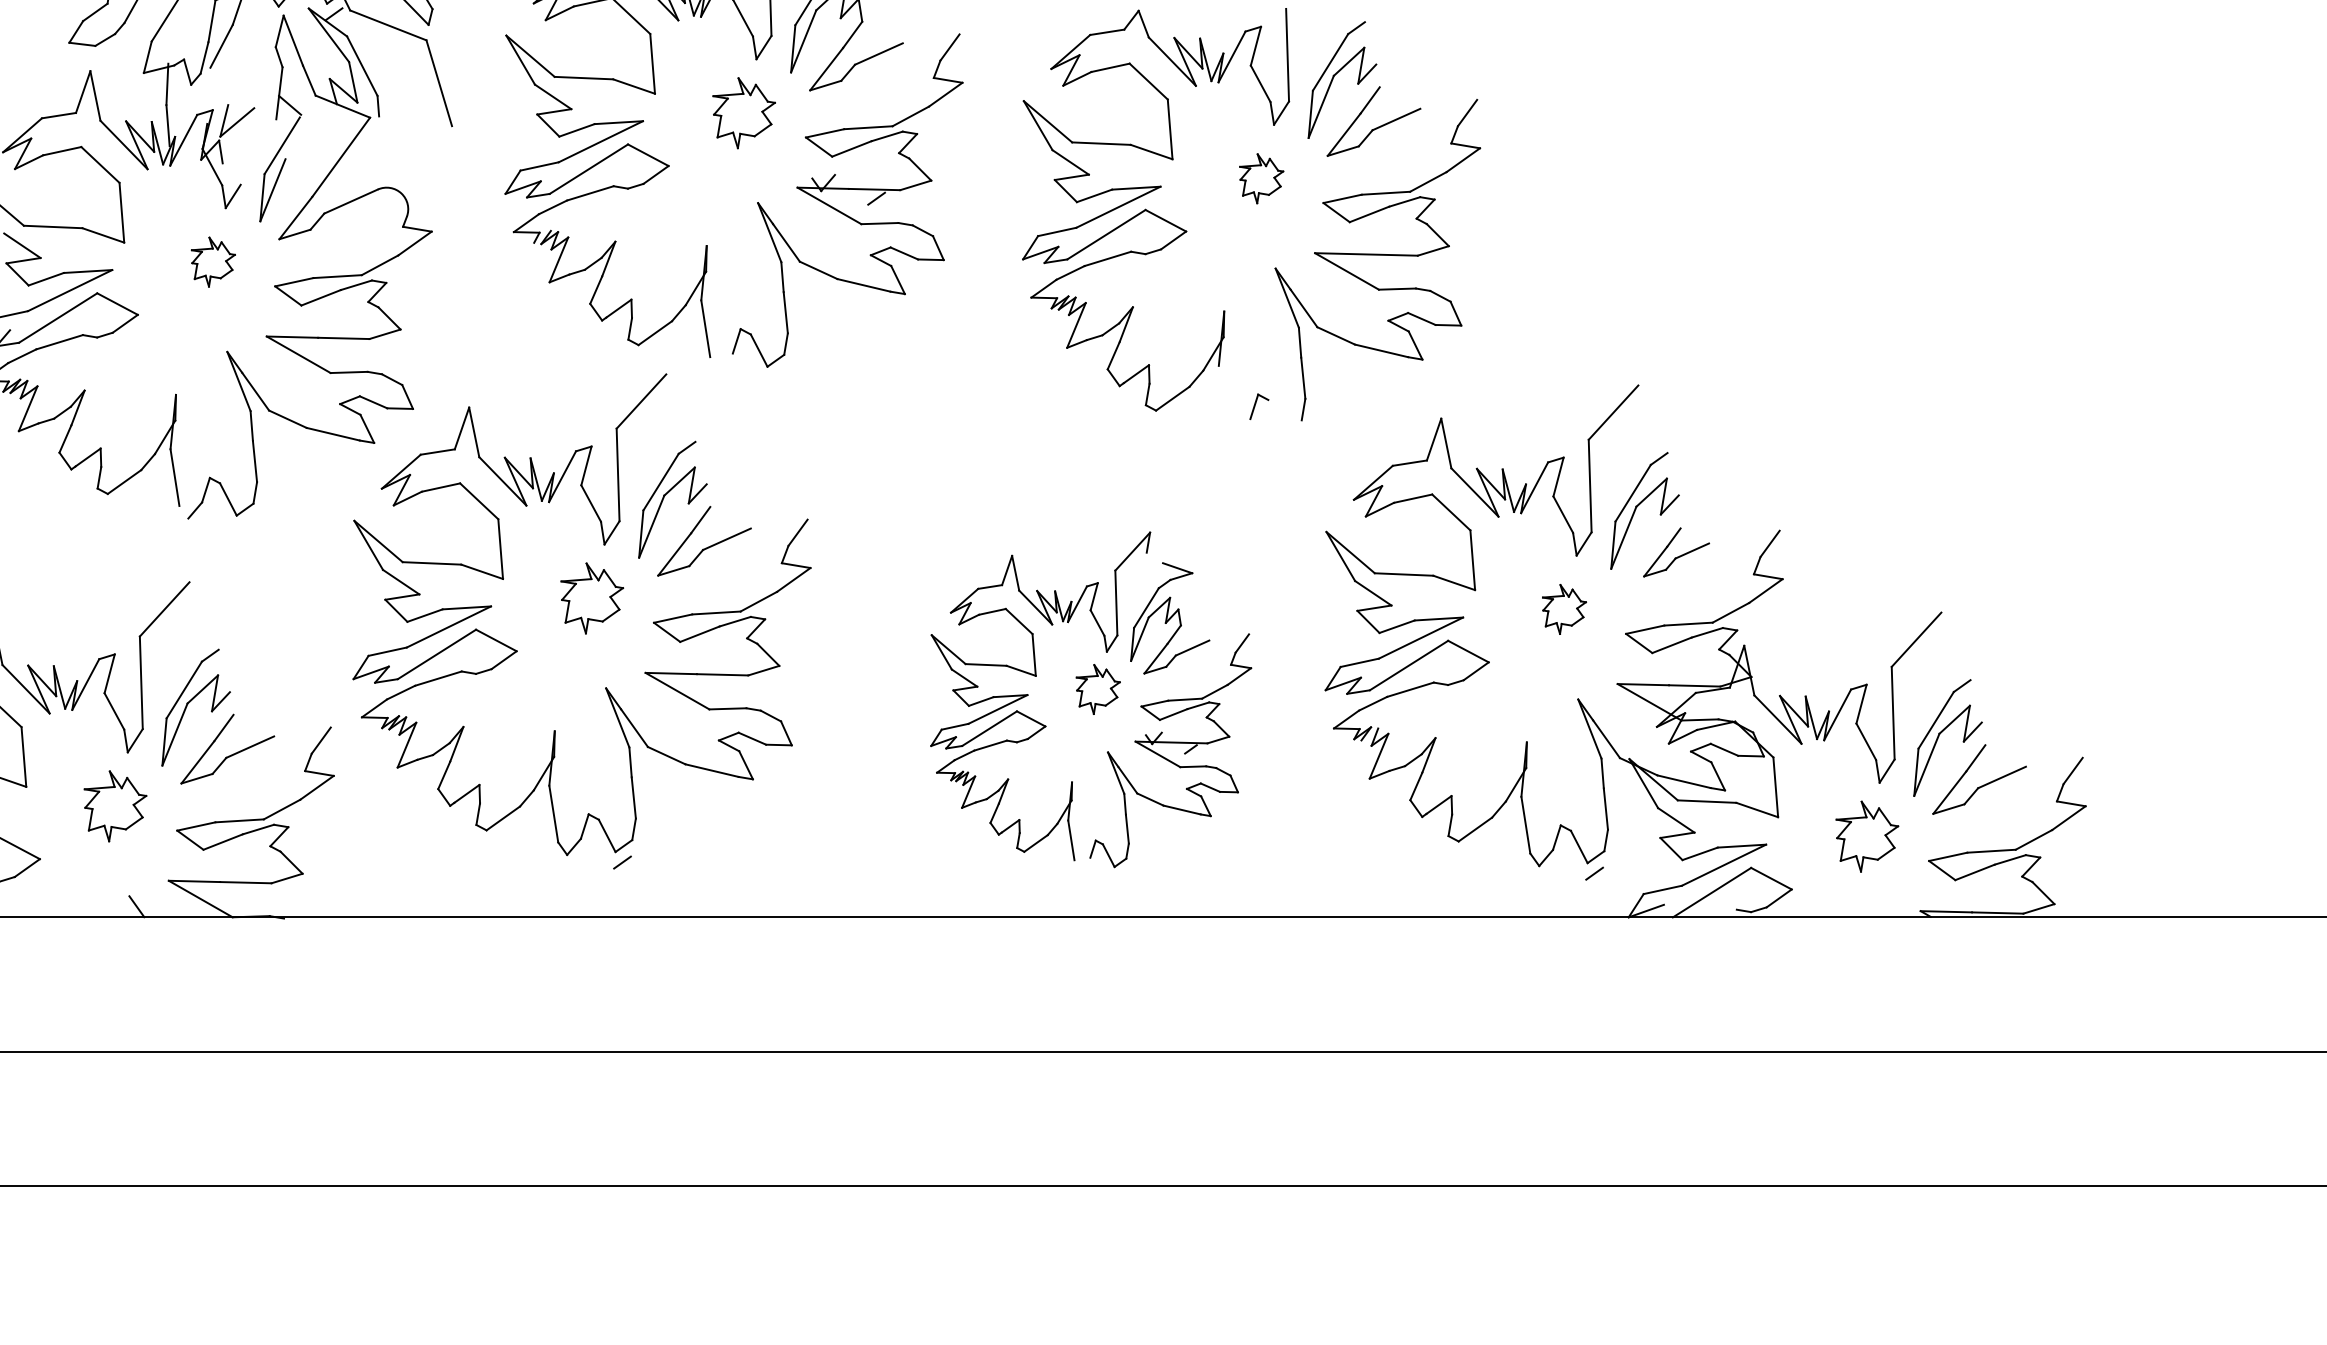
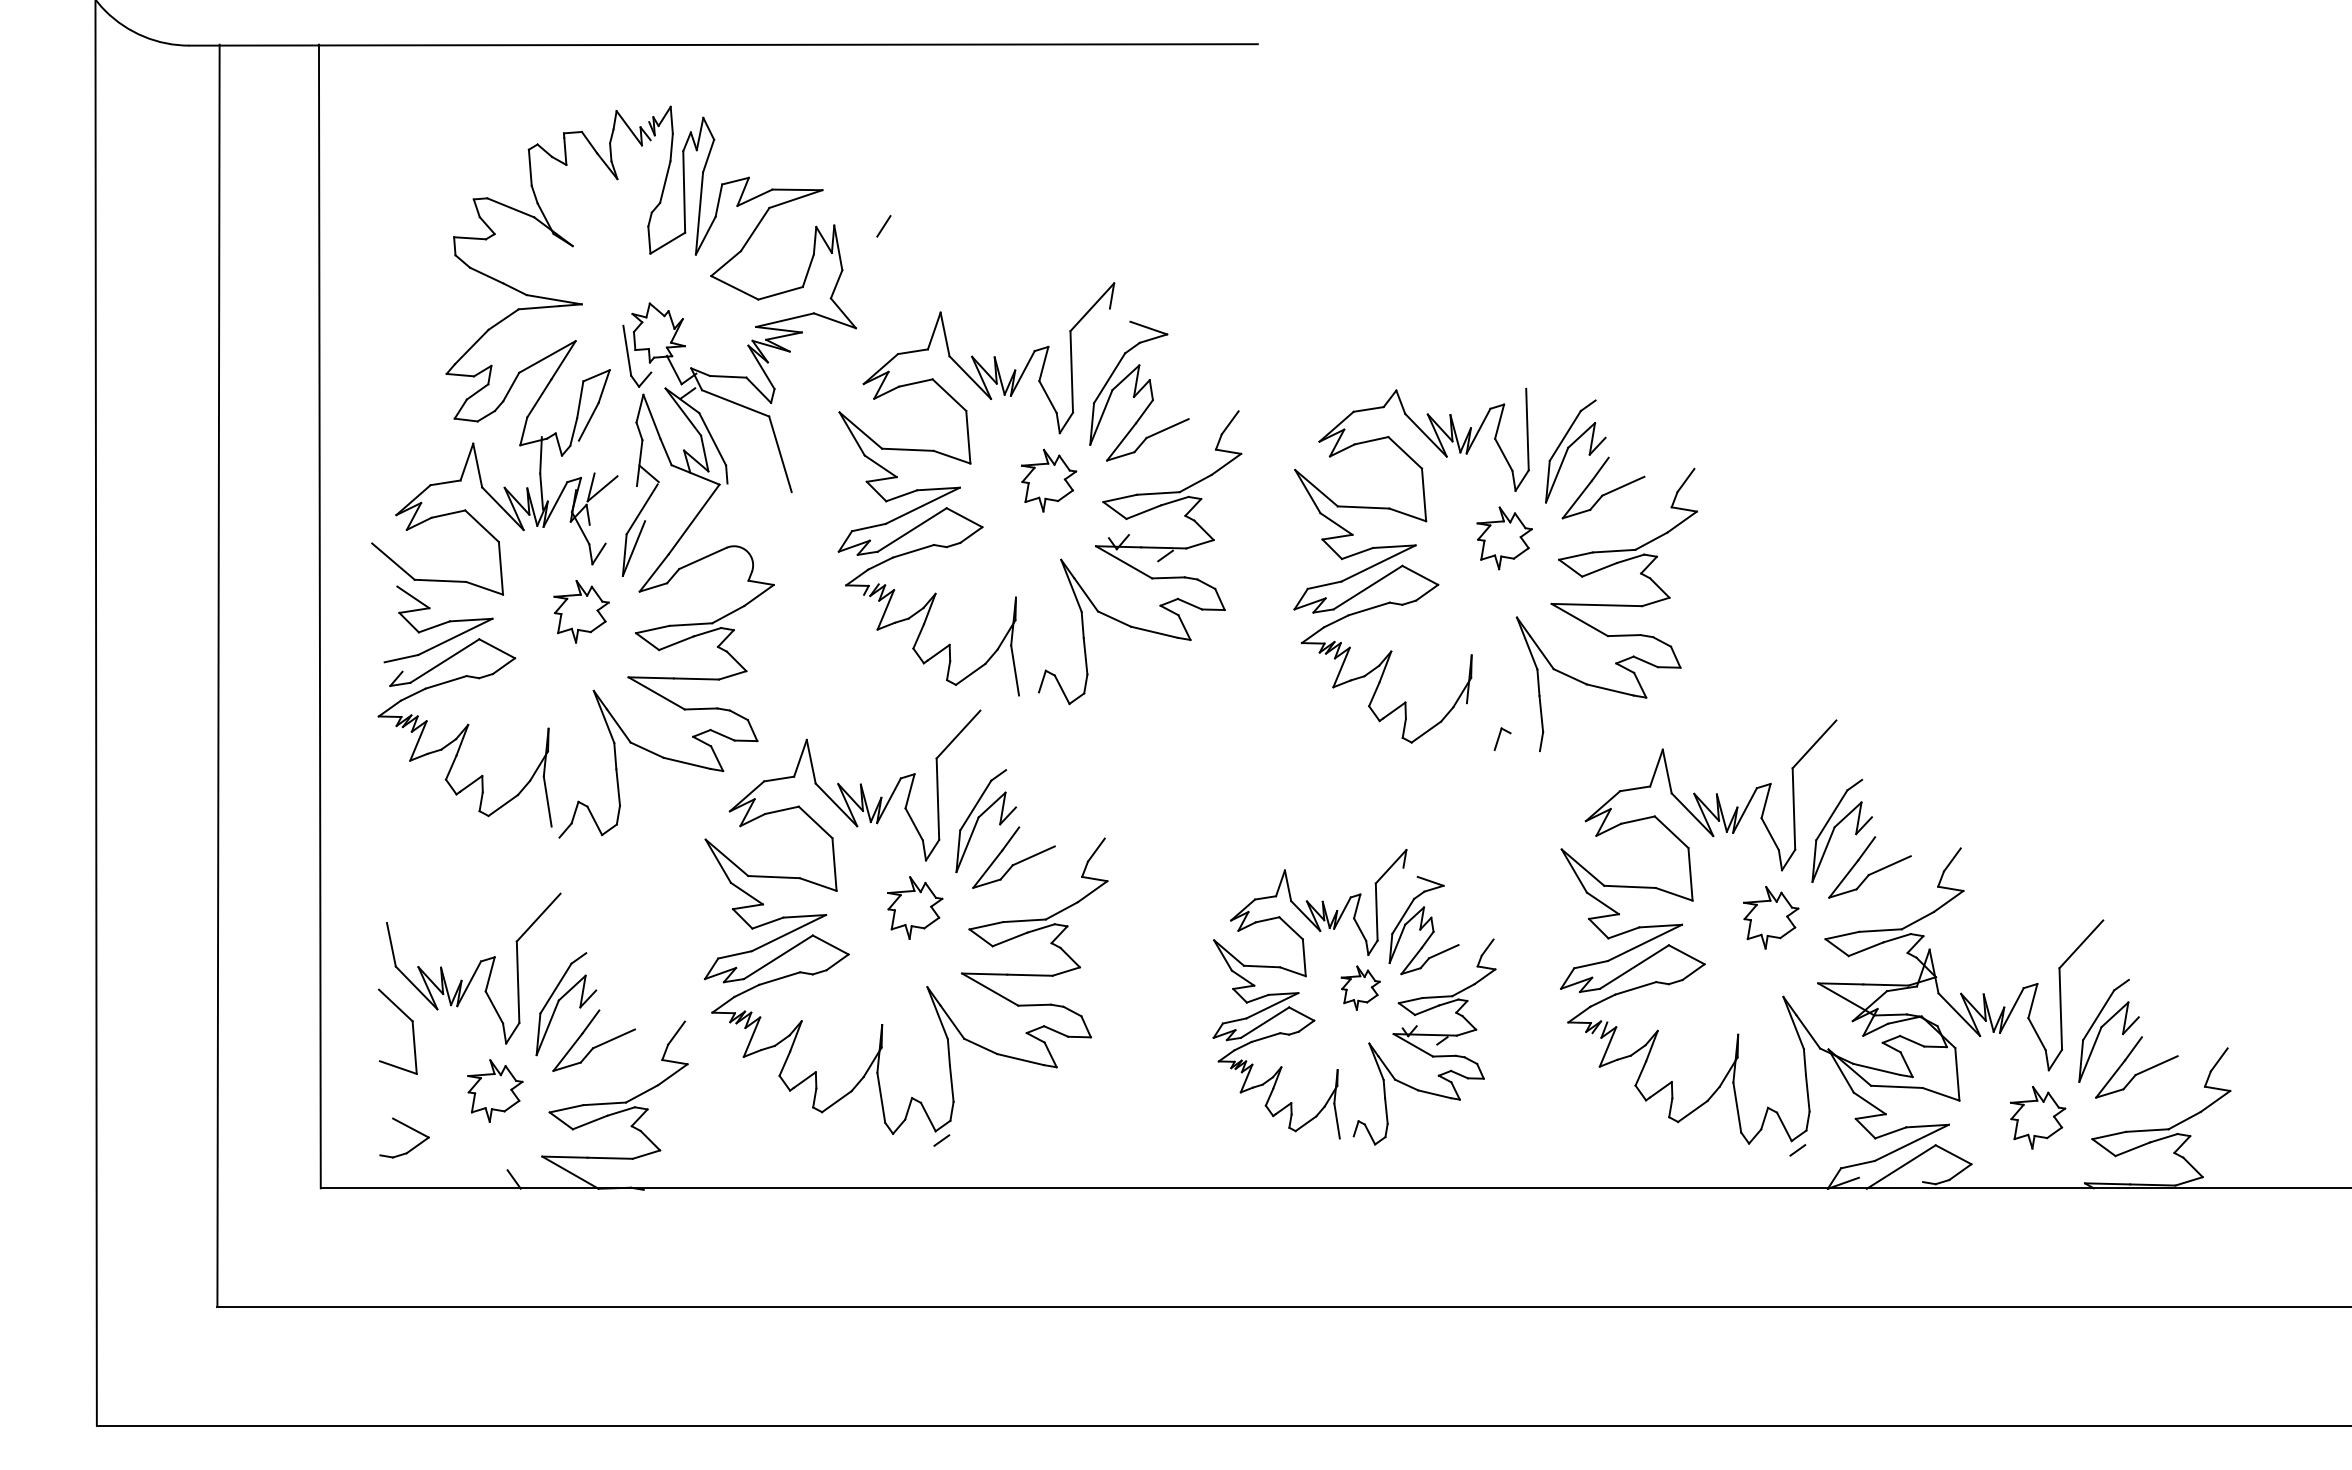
part: (1261, 178) -> (1504, 538), size x1.43
part: (213, 261) -> (581, 611), size x1.43
part: (1675, 552) -> (1869, 867), size x1.43
part: (1564, 609) -> (1771, 917), size x1.43

